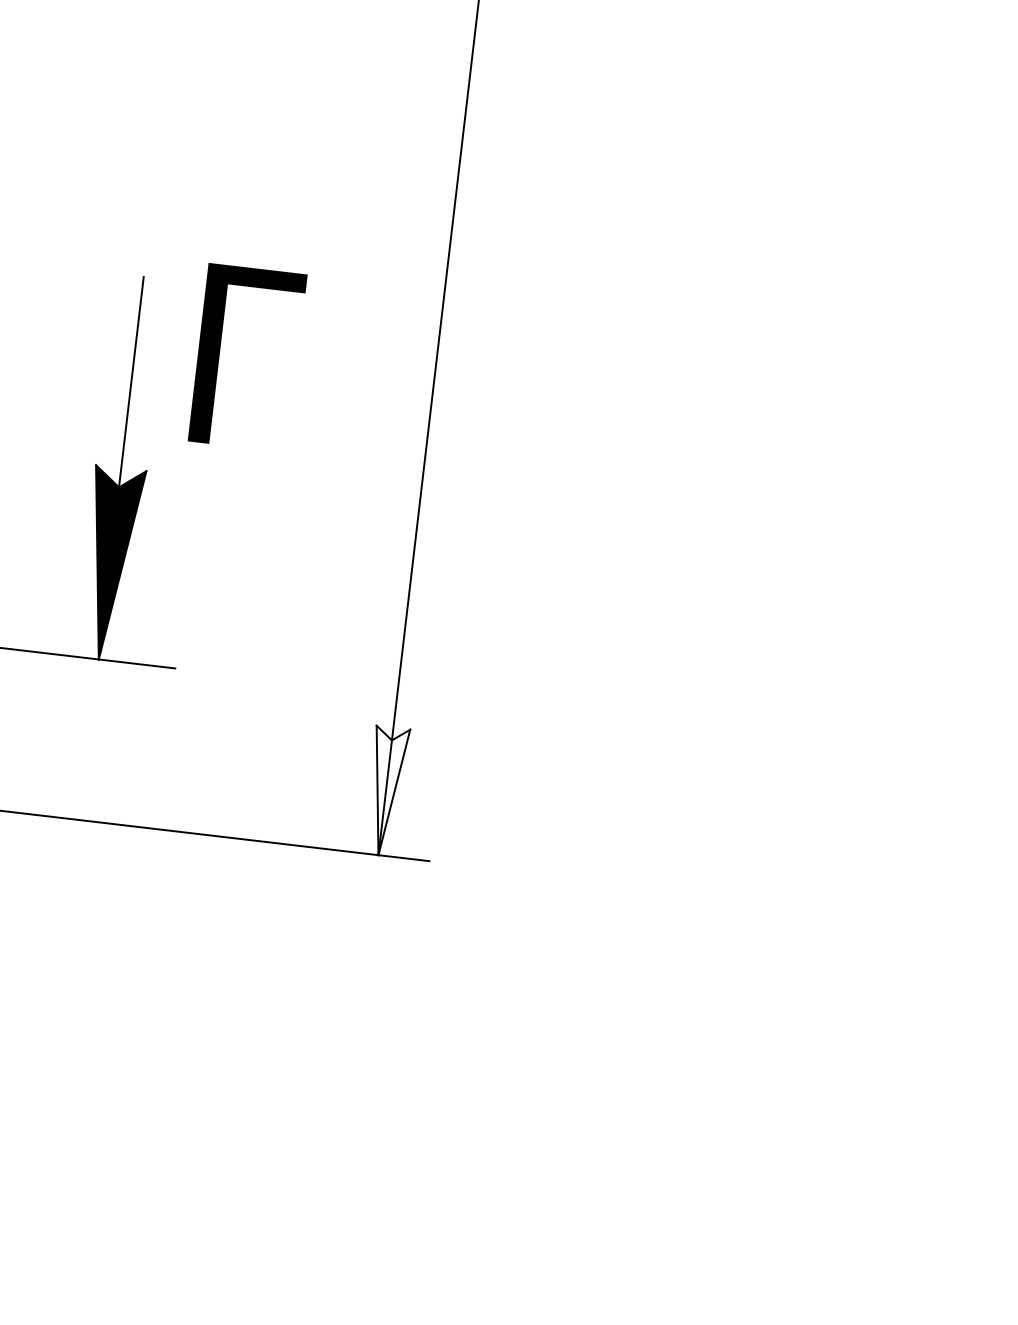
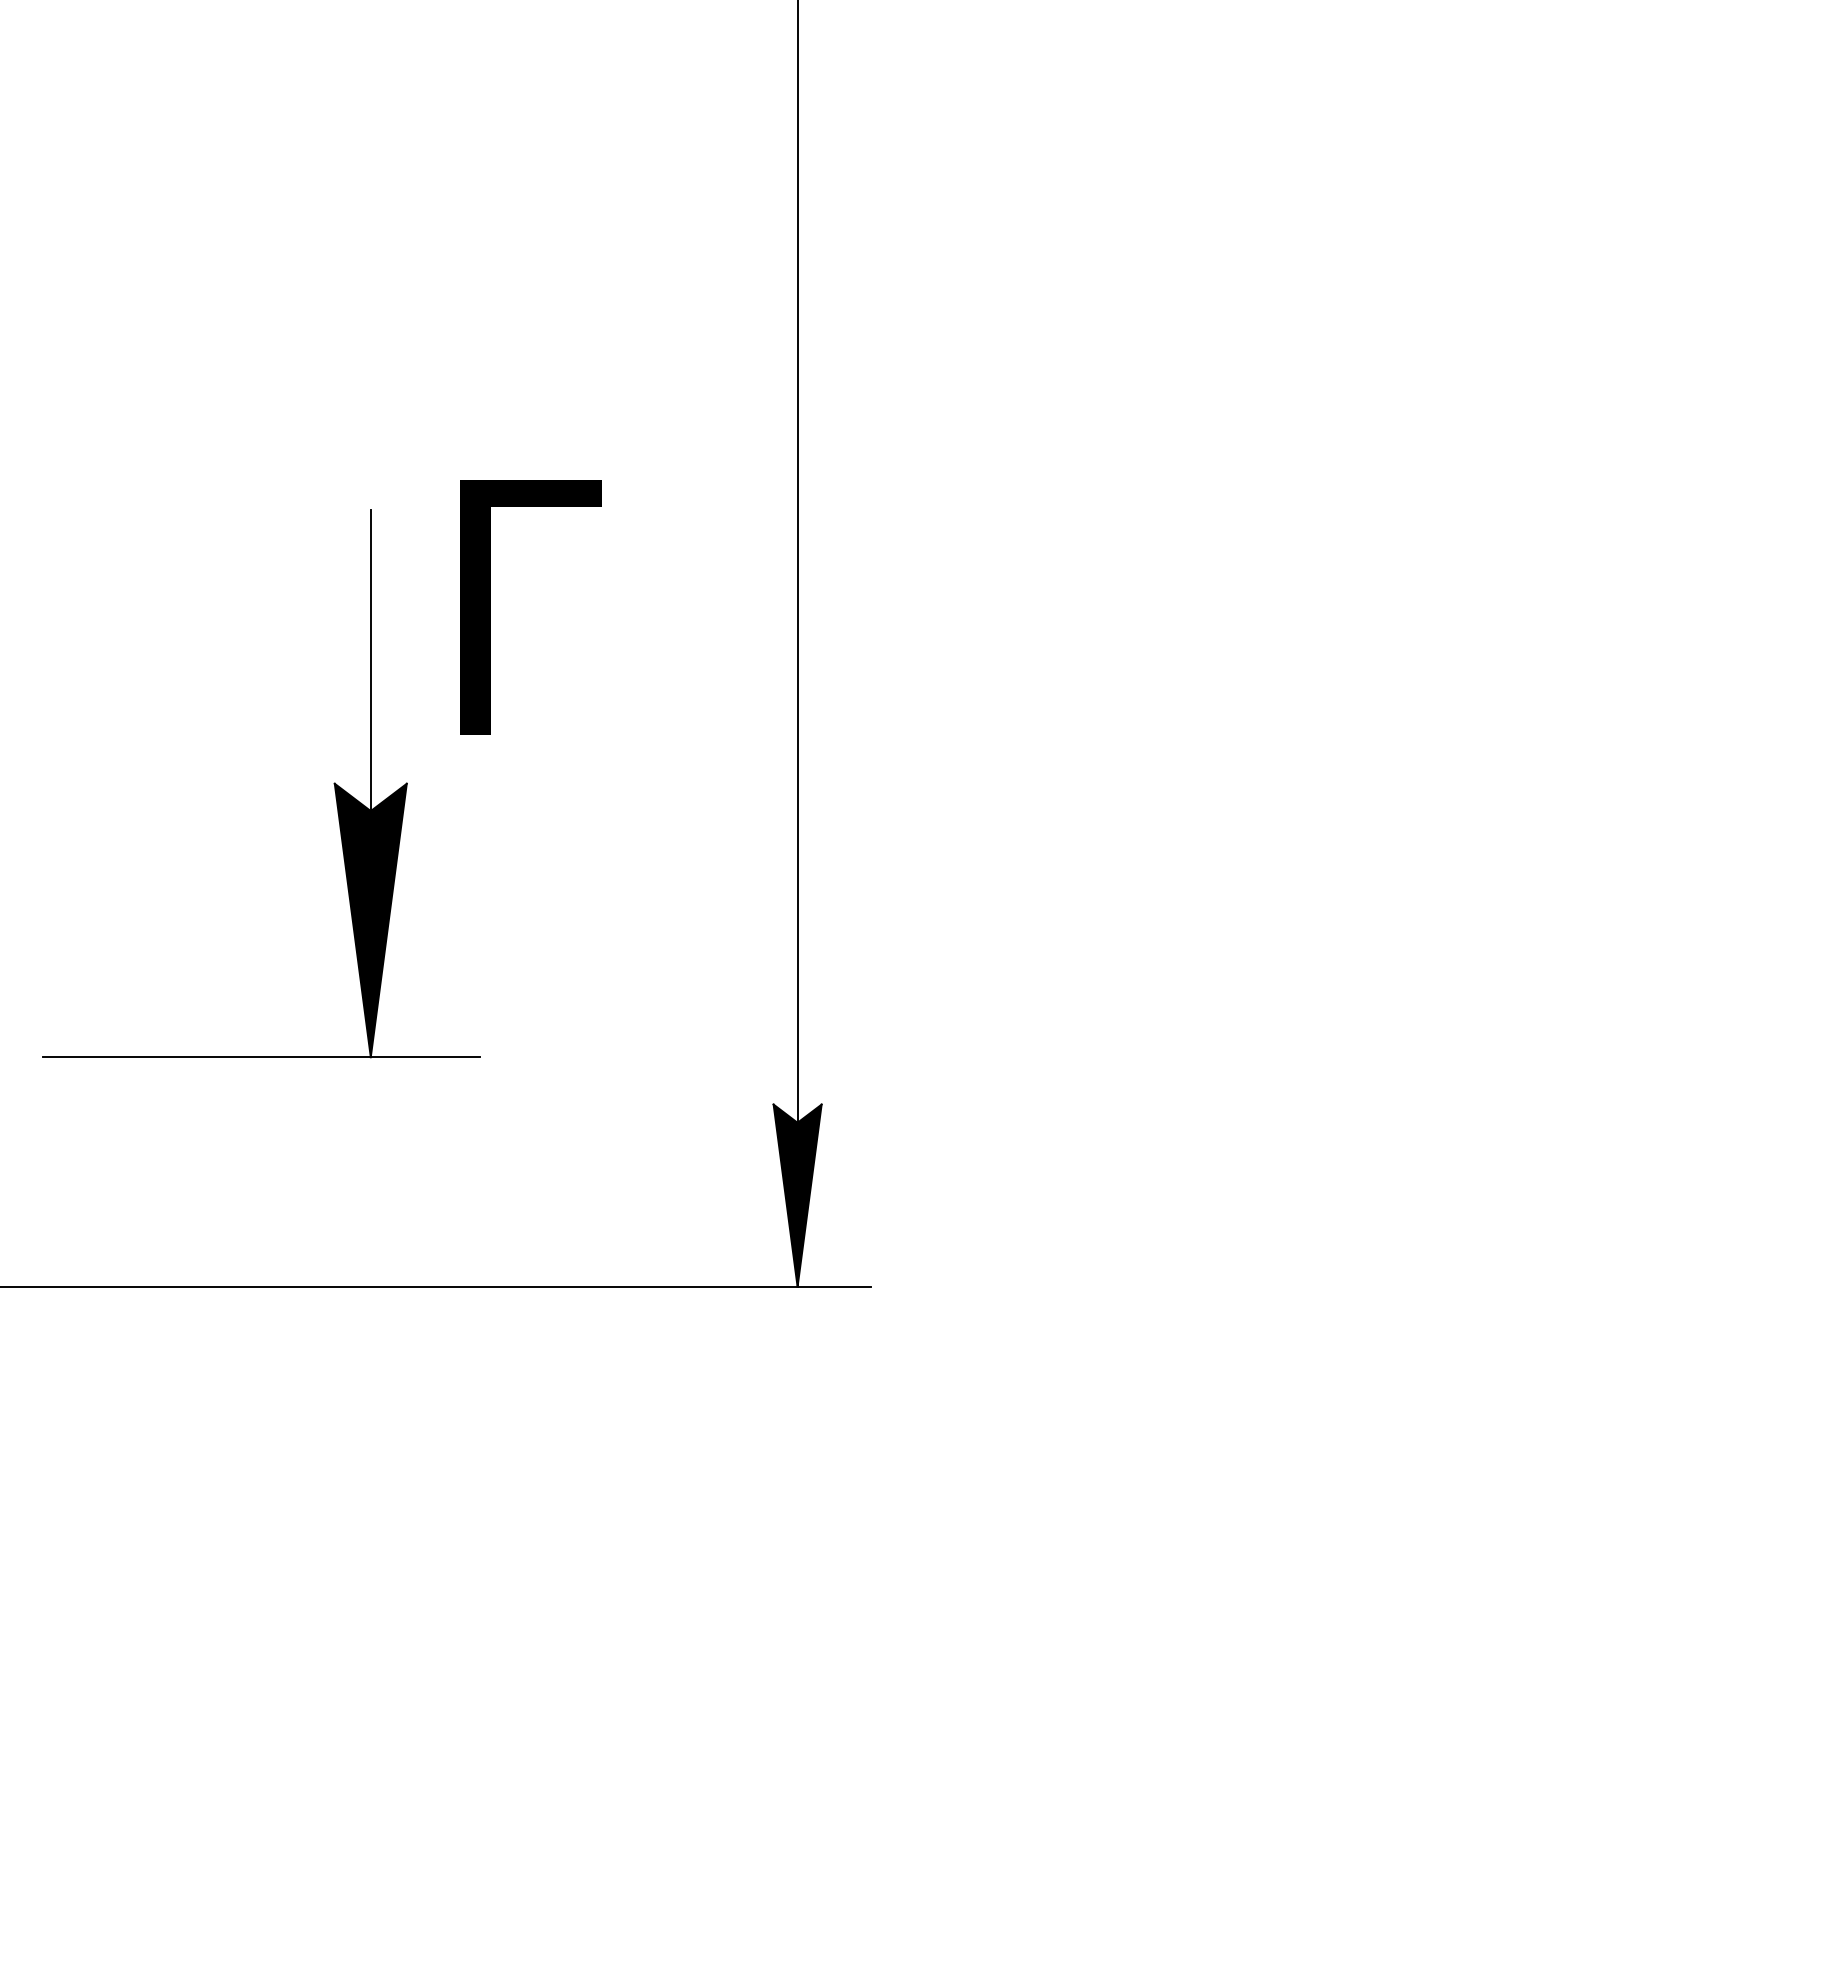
fill: (385, 791) -> (797, 1195), added

